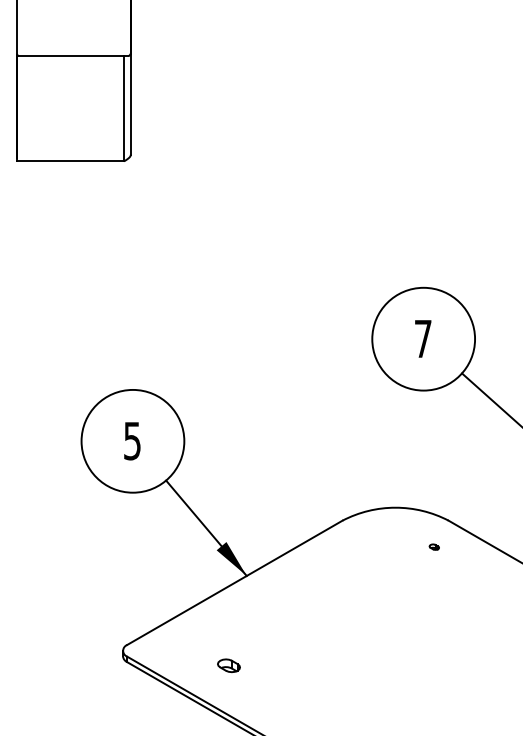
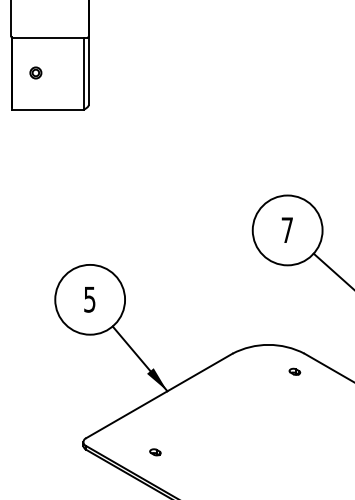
part: (52, 106) -> (35, 72), added
part: (433, 546) -> (294, 371), size x1.67
part: (229, 666) -> (155, 452), size x0.71

